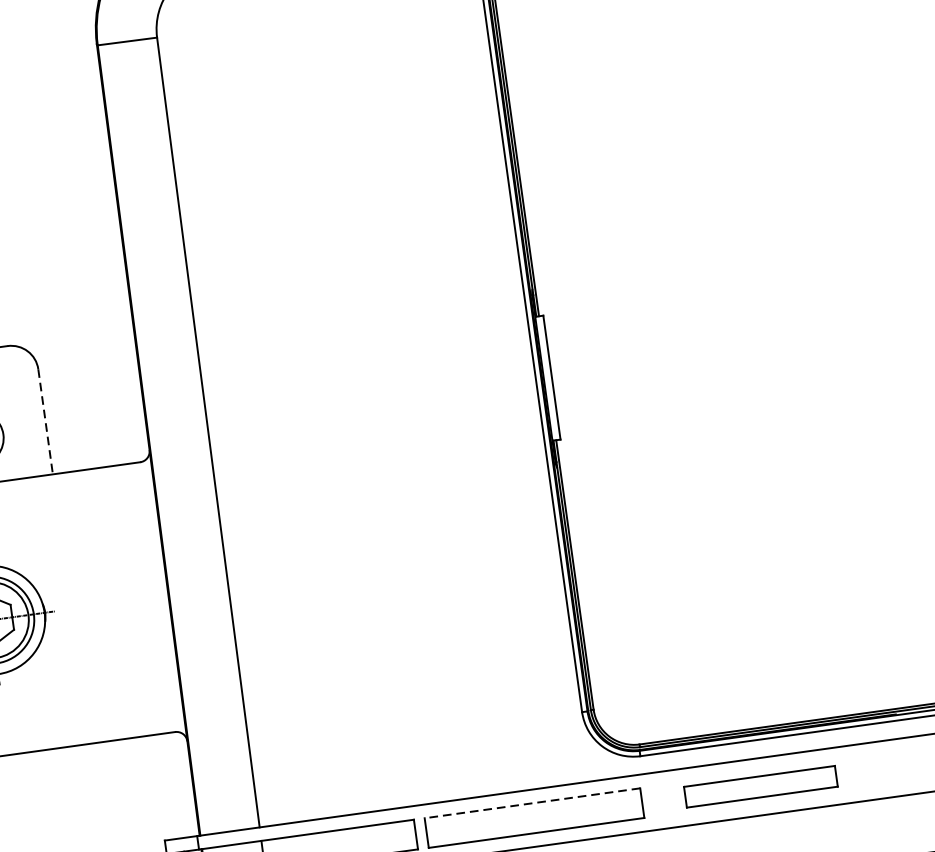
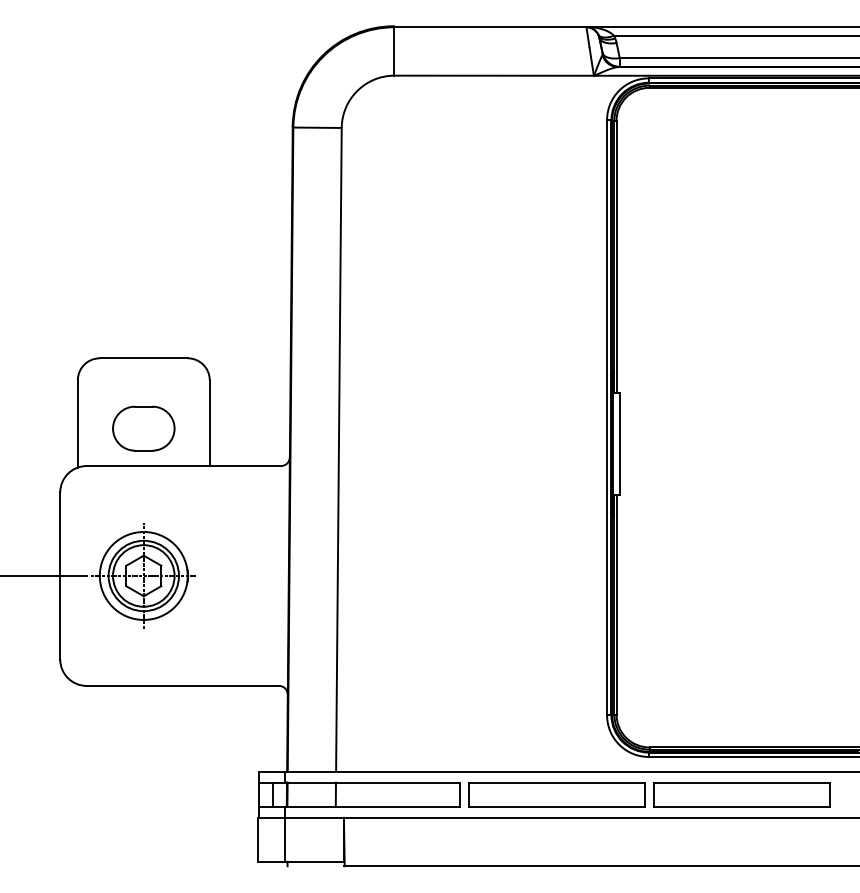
line: (45, 422) -> (209, 423), dashed -> solid
part: (760, 786) -> (741, 794), size x1.43
line: (532, 803) -> (557, 782), dashed -> solid

